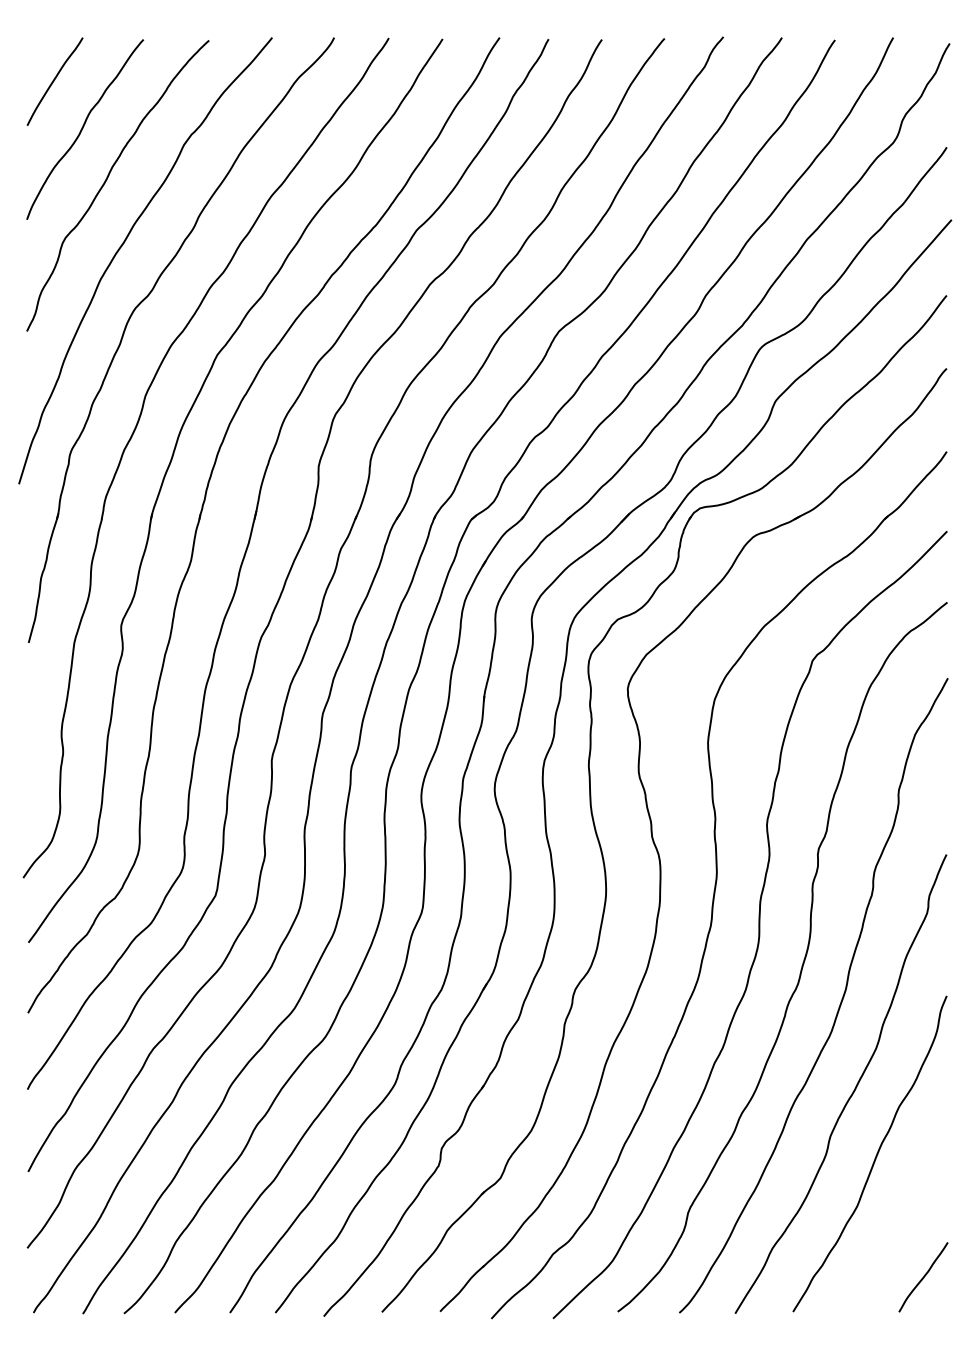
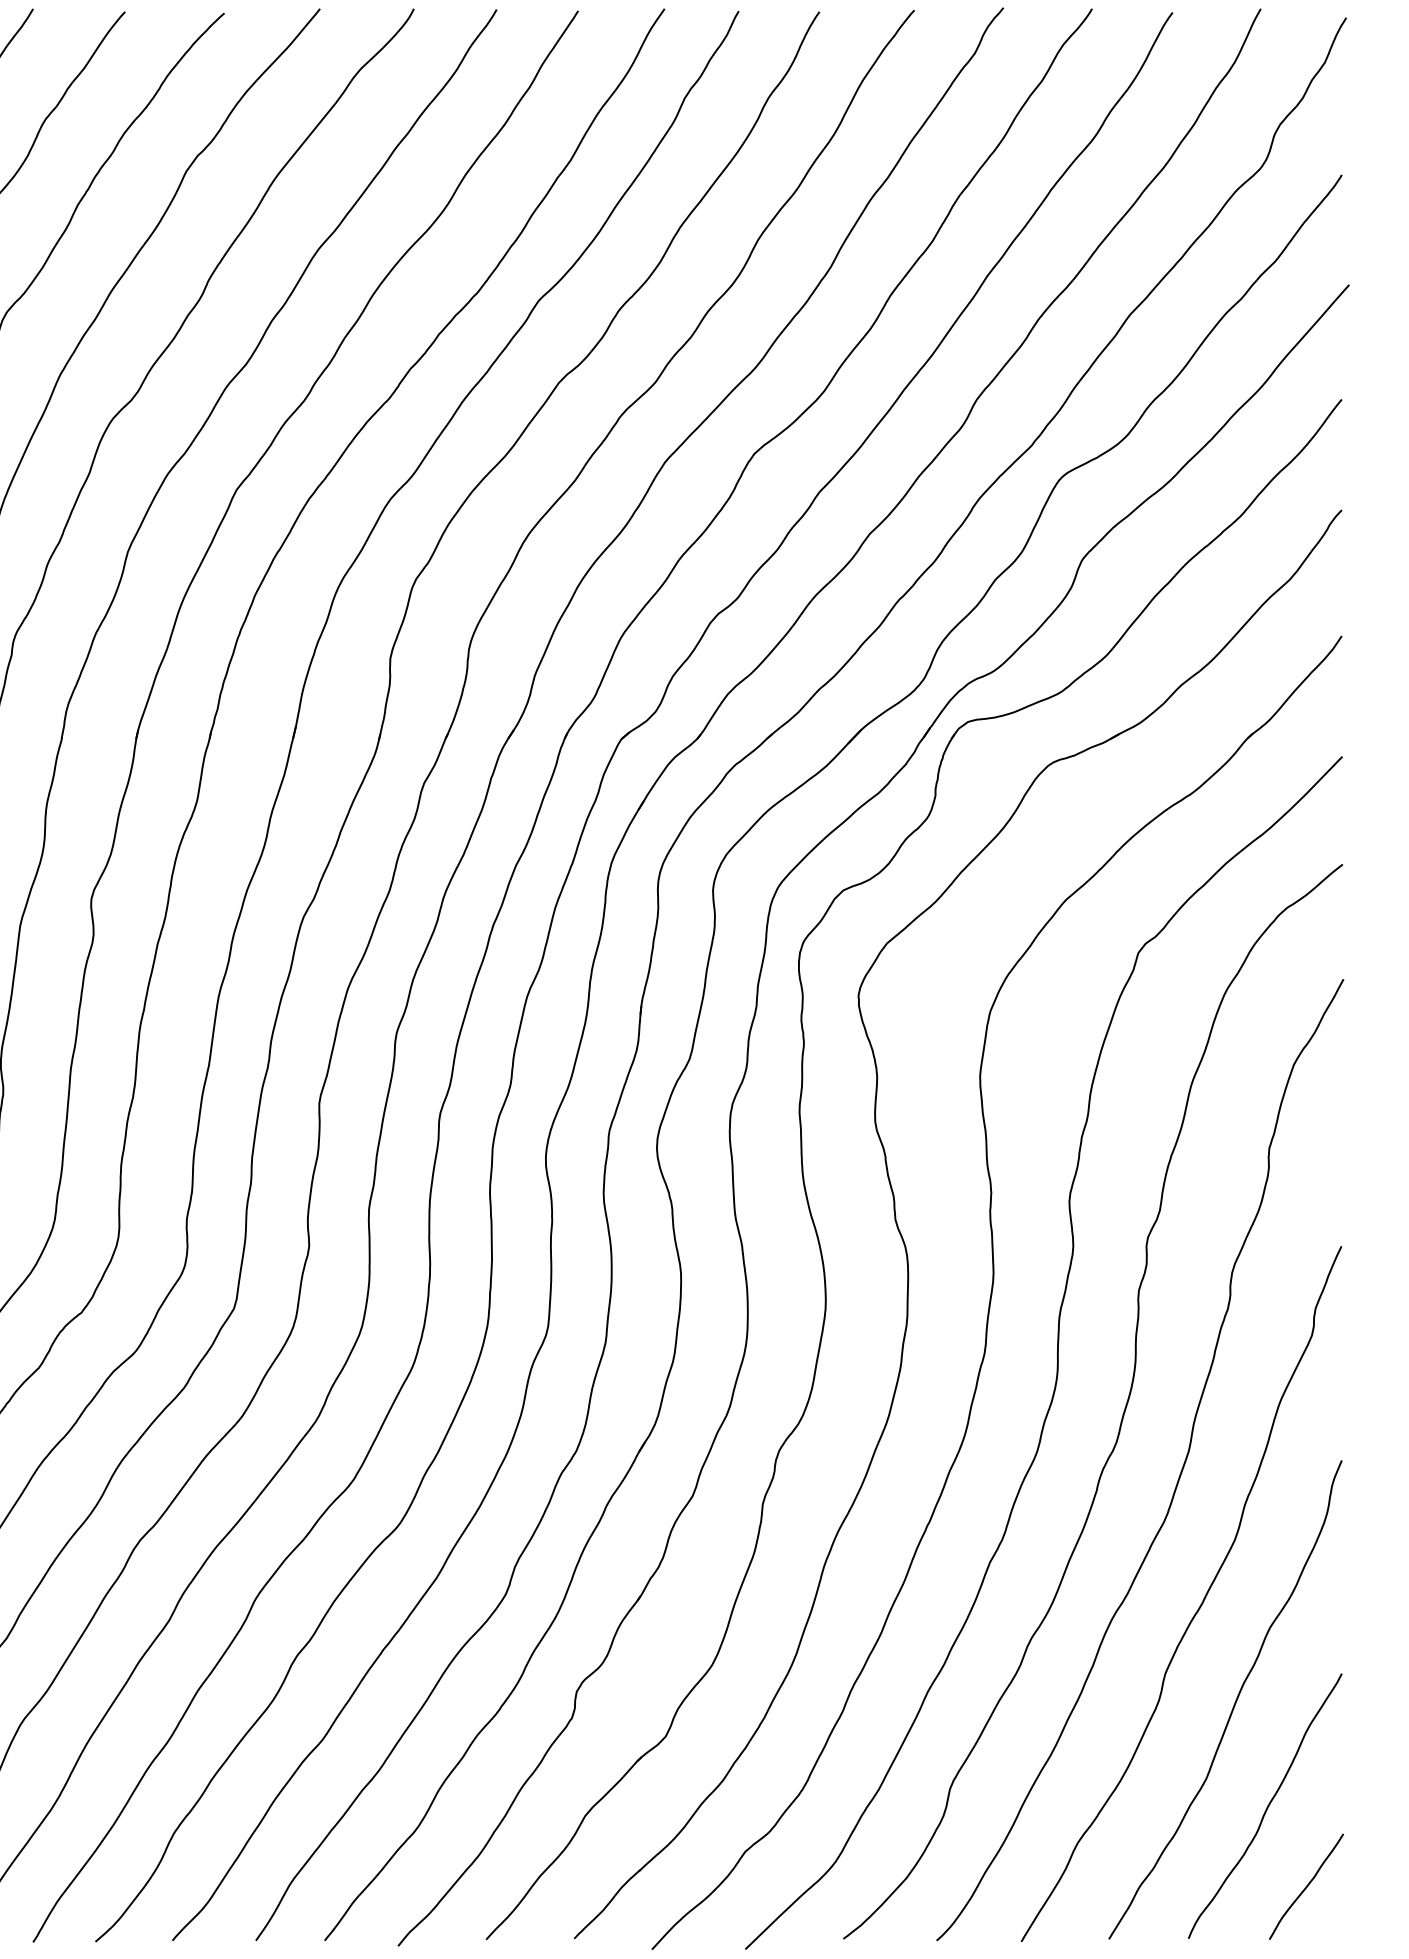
curve: (897, 1223) -> (1267, 1805), added

